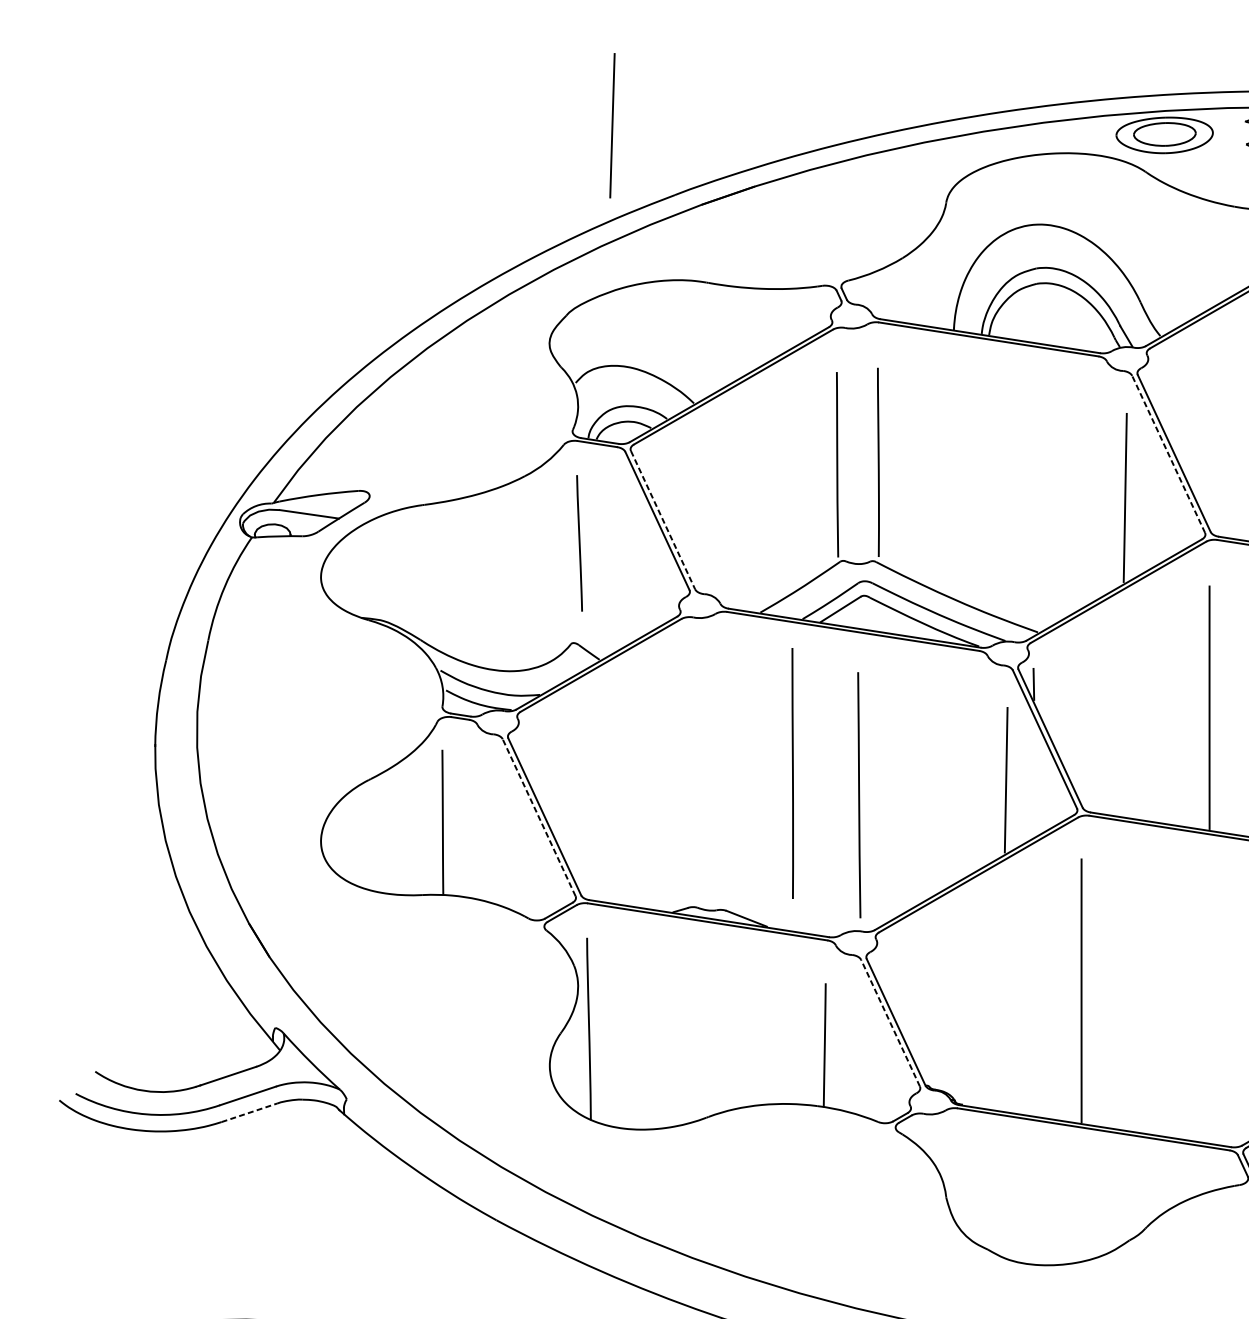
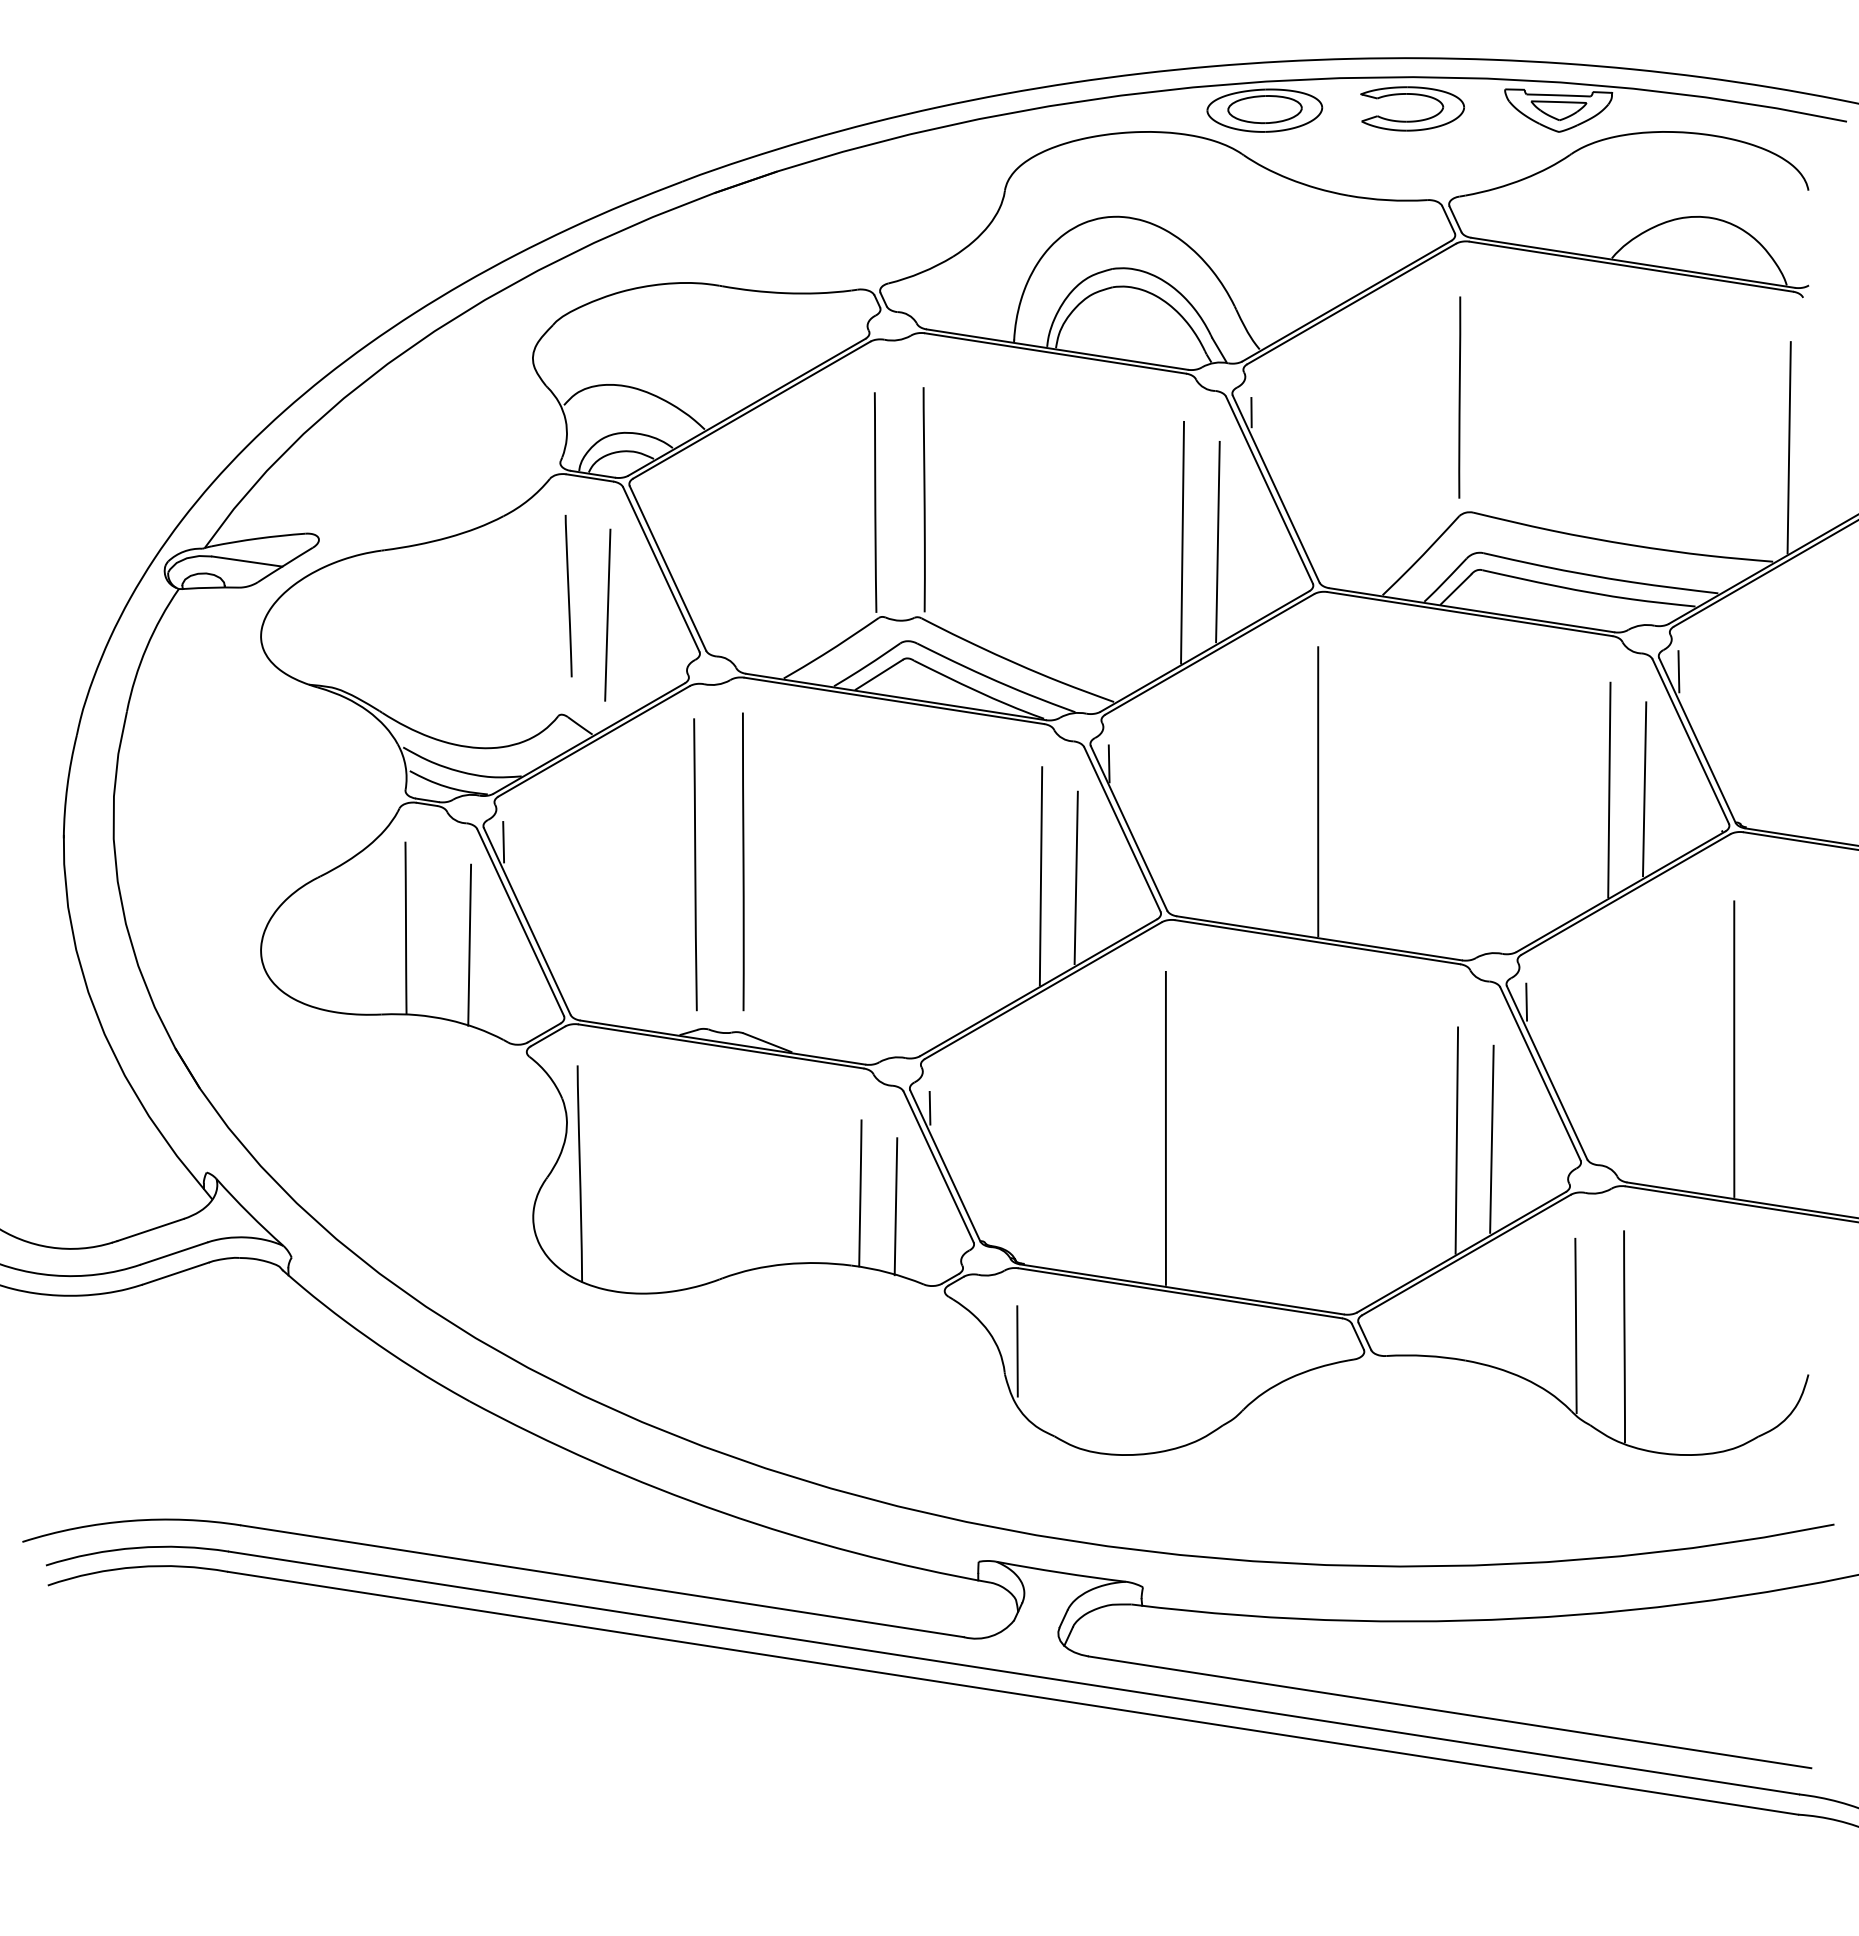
line: (612, 125) -> (607, 614), moved
line: (1153, 389) -> (1251, 412), added
line: (1168, 454) -> (1269, 490), dashed -> solid
line: (1095, 498) -> (1182, 542), added
line: (663, 520) -> (668, 568), dashed -> solid
line: (524, 750) -> (503, 842), added
line: (792, 773) -> (743, 861), moved
line: (976, 779) -> (1040, 876), added
line: (859, 795) -> (695, 864), moved
line: (539, 817) -> (520, 922), dashed -> solid
line: (496, 836) -> (469, 944), added
line: (882, 973) -> (929, 1107), added
line: (890, 1022) -> (938, 1166), dashed -> solid
line: (854, 1056) -> (895, 1206), added
line: (249, 1112) -> (175, 1273), dashed -> solid
line: (956, 1178) -> (1017, 1351), added

